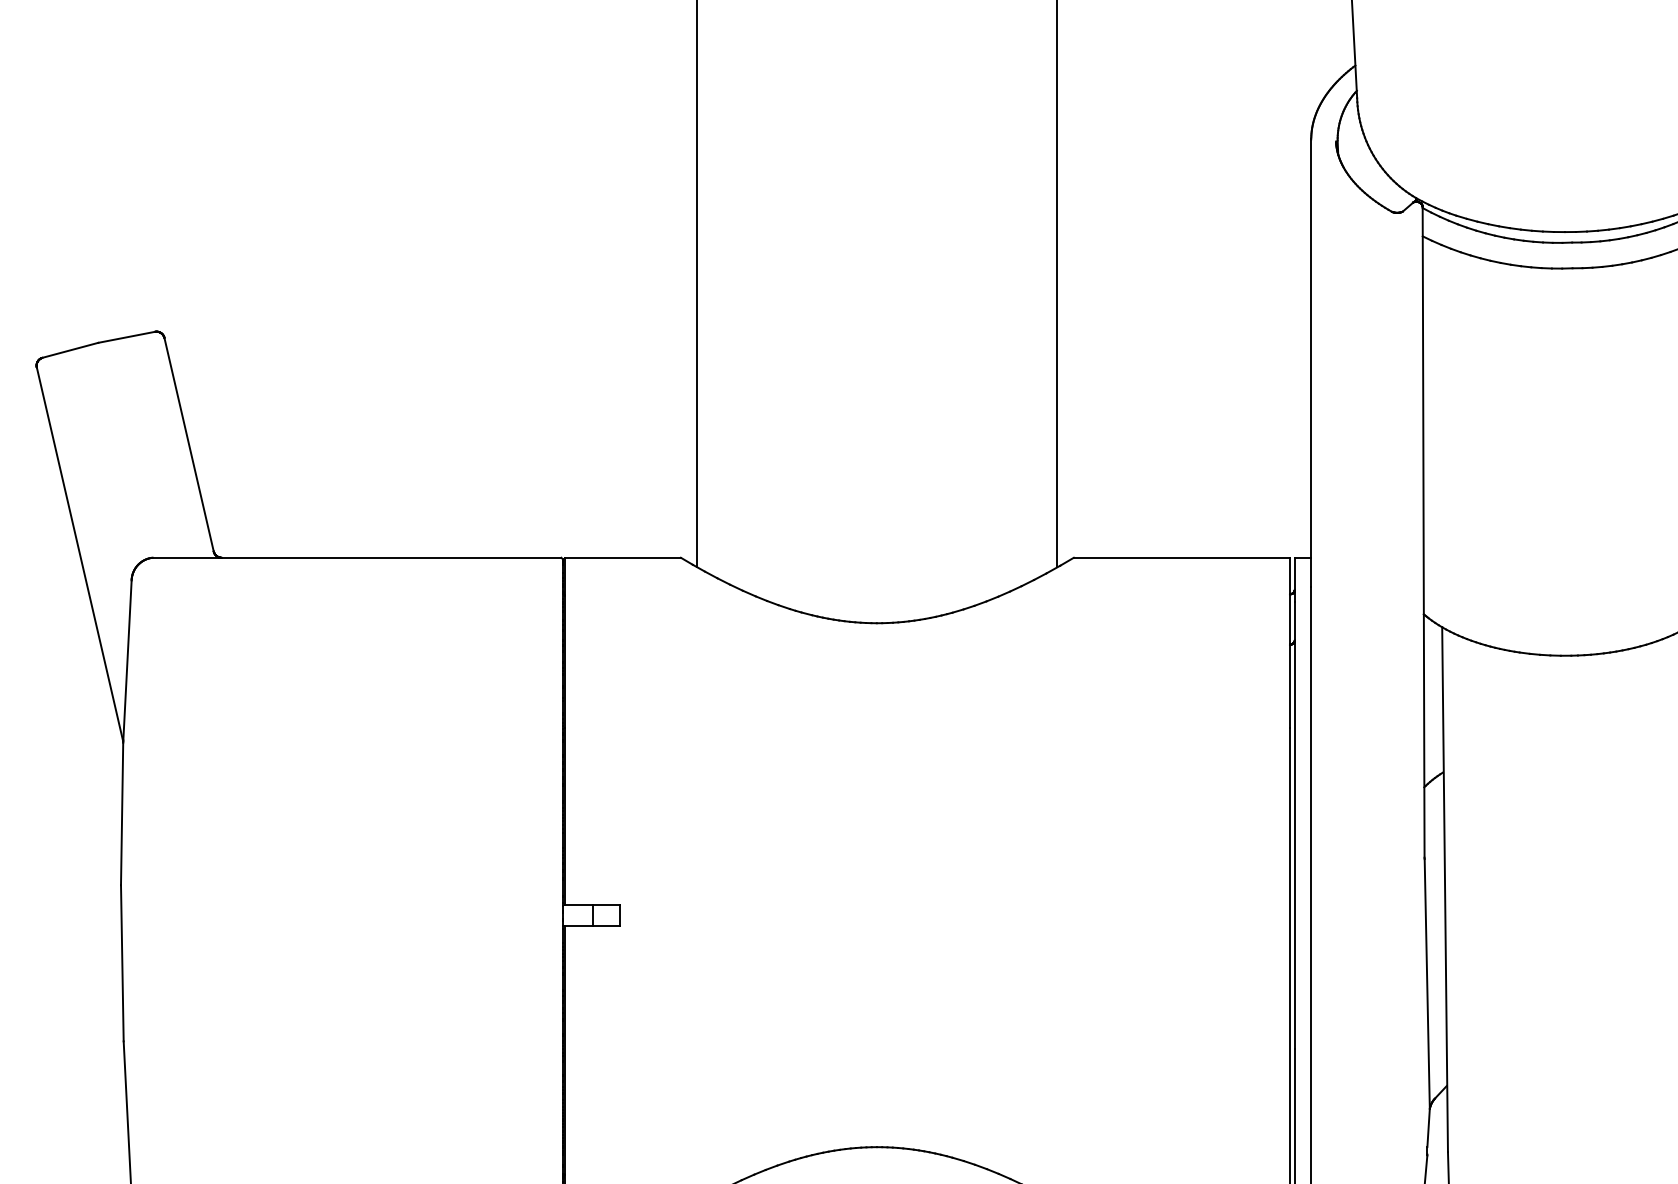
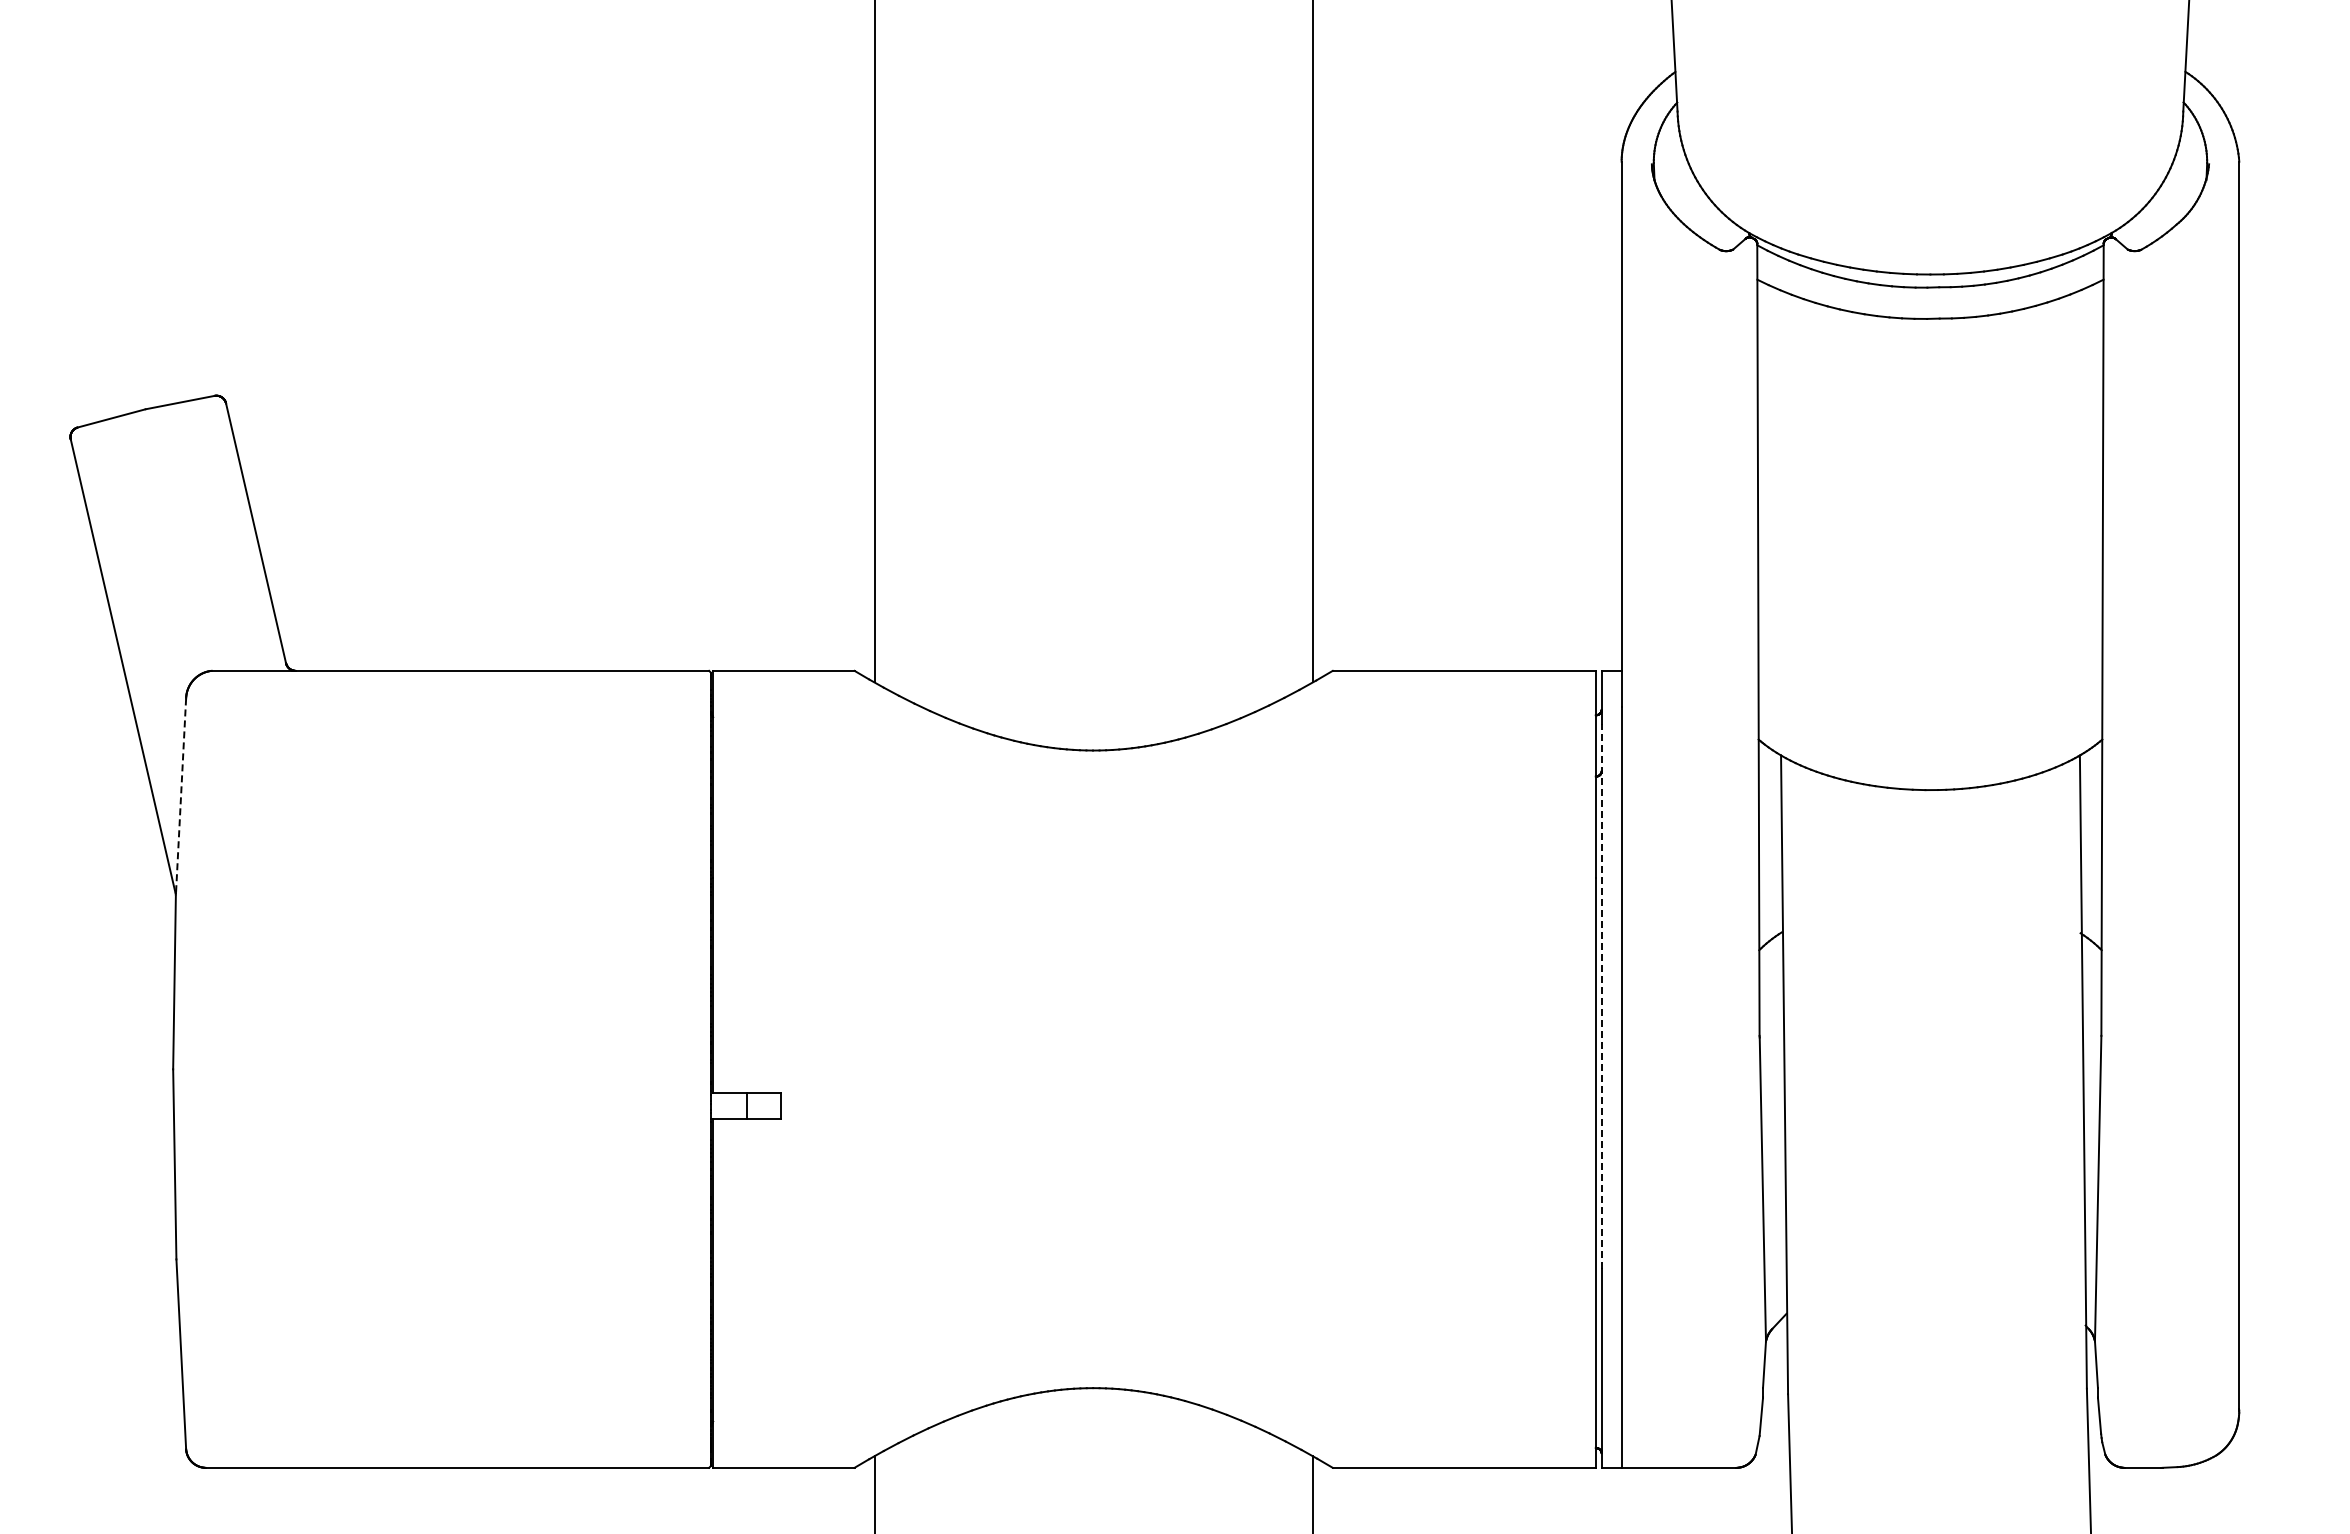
line: (127, 661) -> (181, 797), solid -> dashed
line: (1294, 824) -> (1601, 995), solid -> dashed

